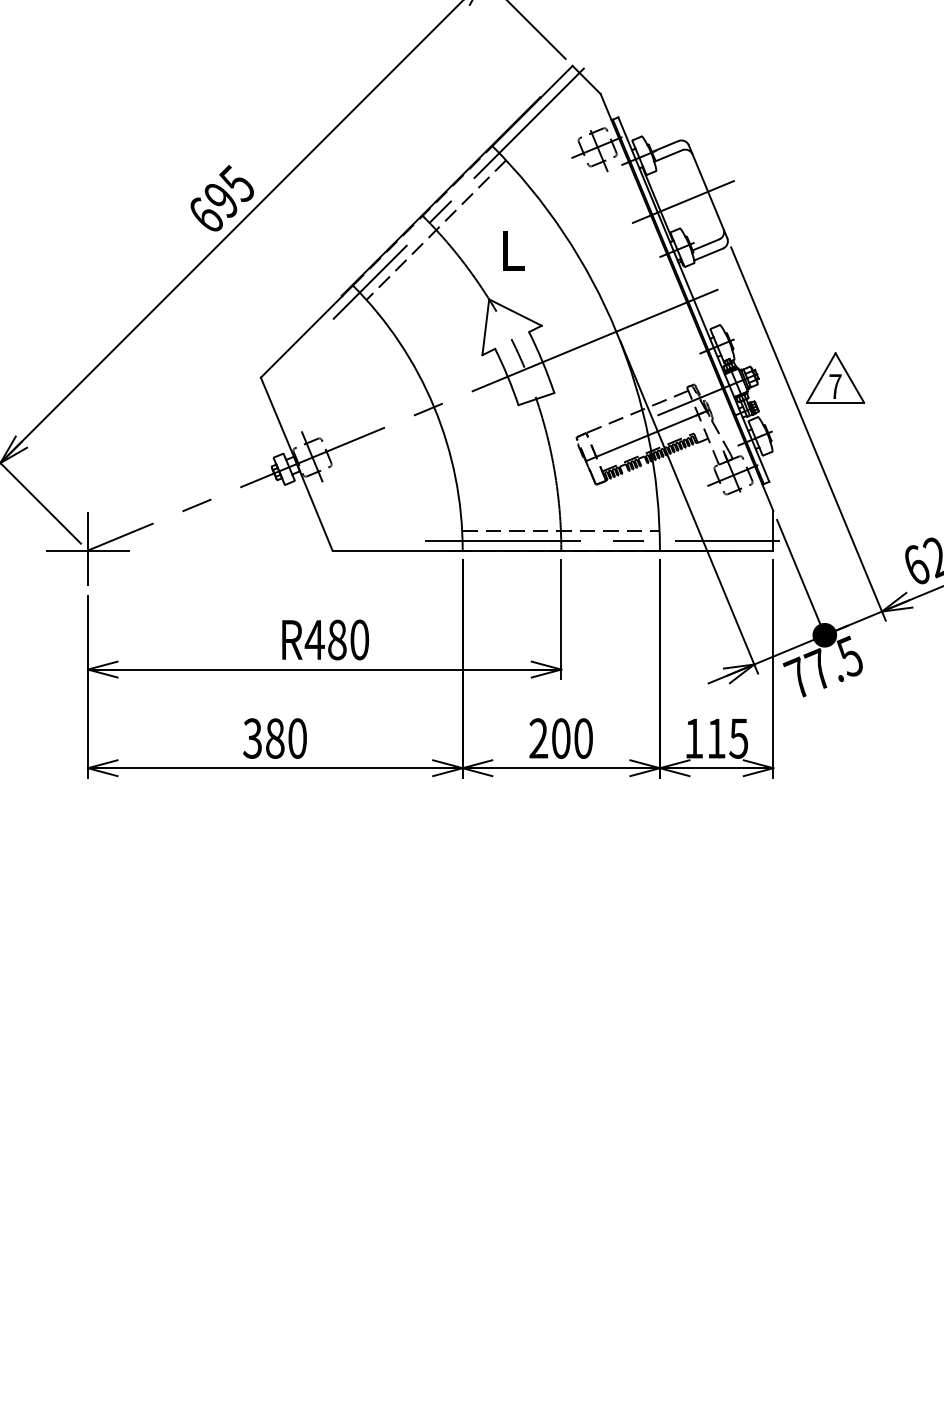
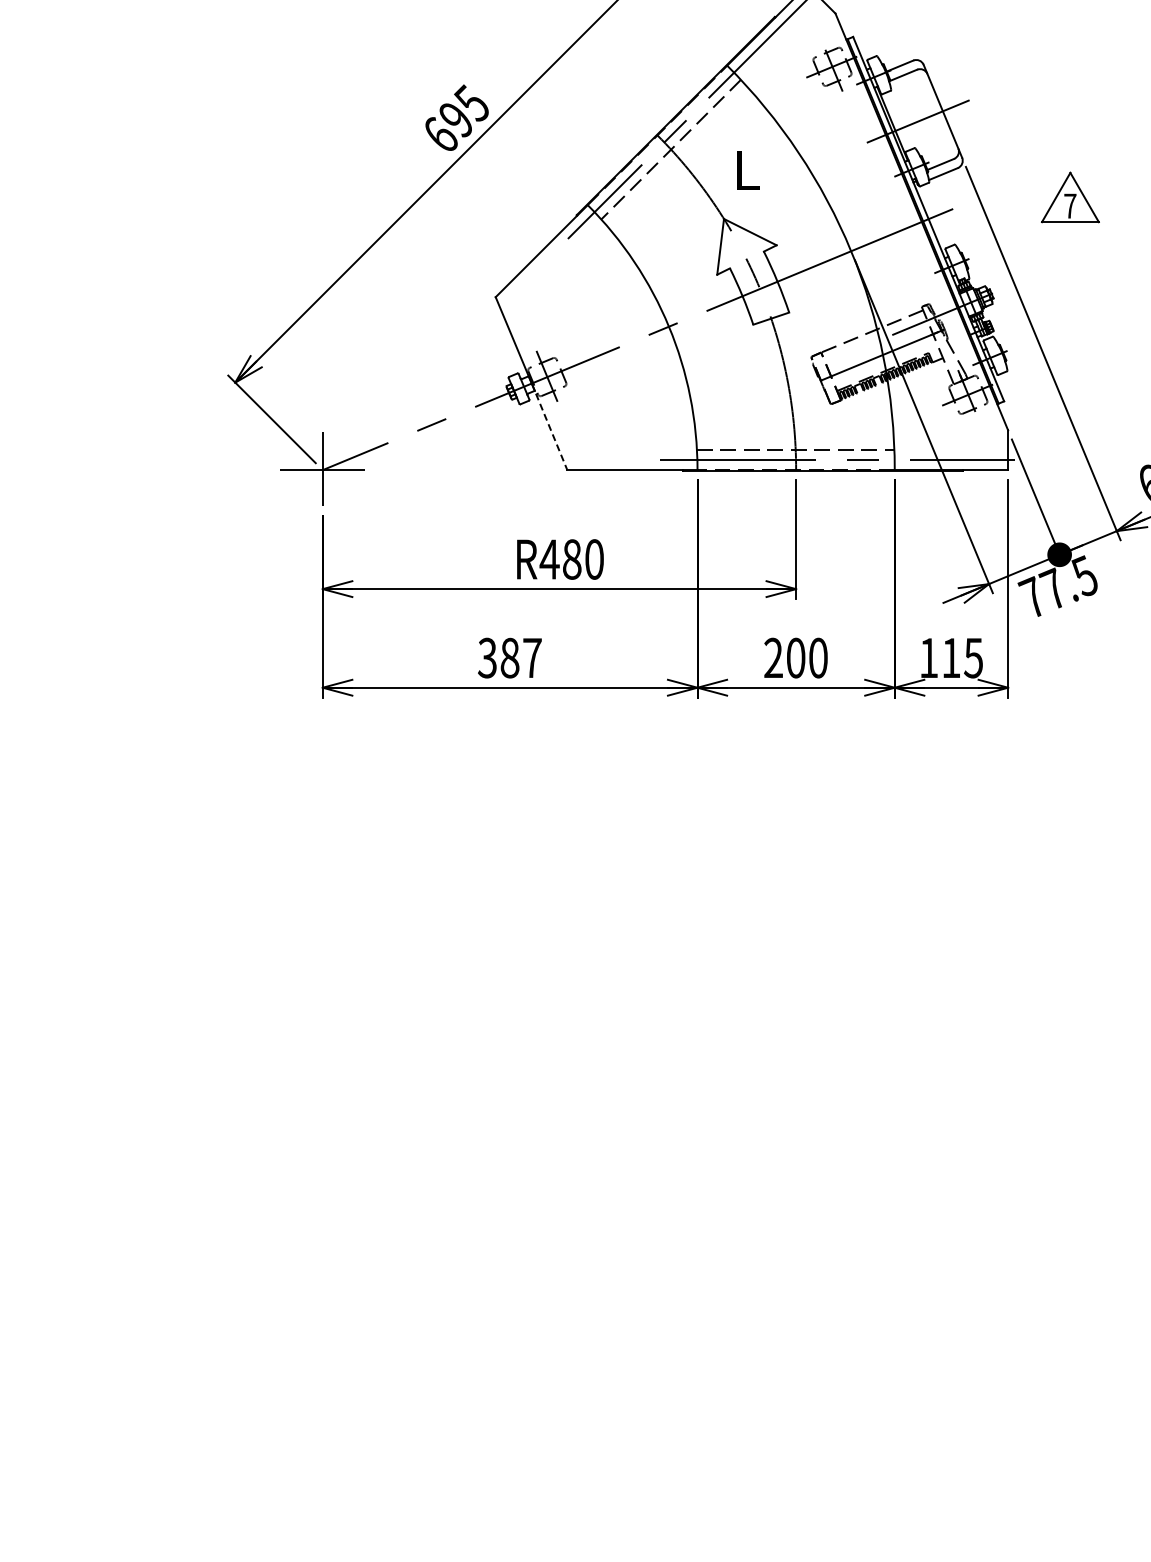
part: (835, 377) -> (1070, 197), moved
line: (314, 506) -> (549, 426), solid -> dashed
text: (297, 737) -> (532, 657), 380 -> 387

